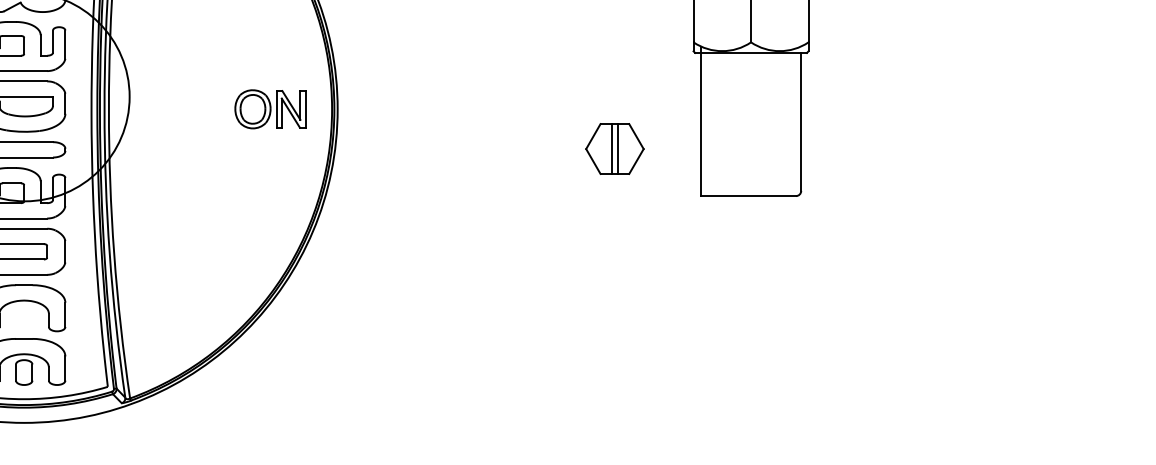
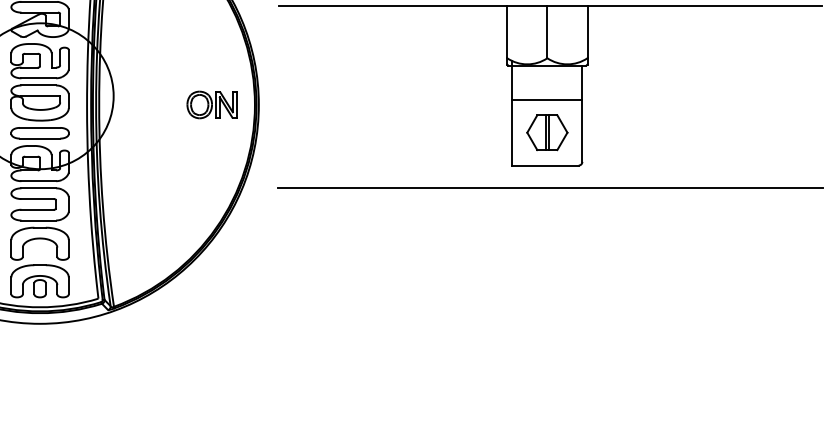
line: (751, 101) -> (547, 99), added
part: (615, 148) -> (547, 132), moved
line: (755, 228) -> (550, 188), added

